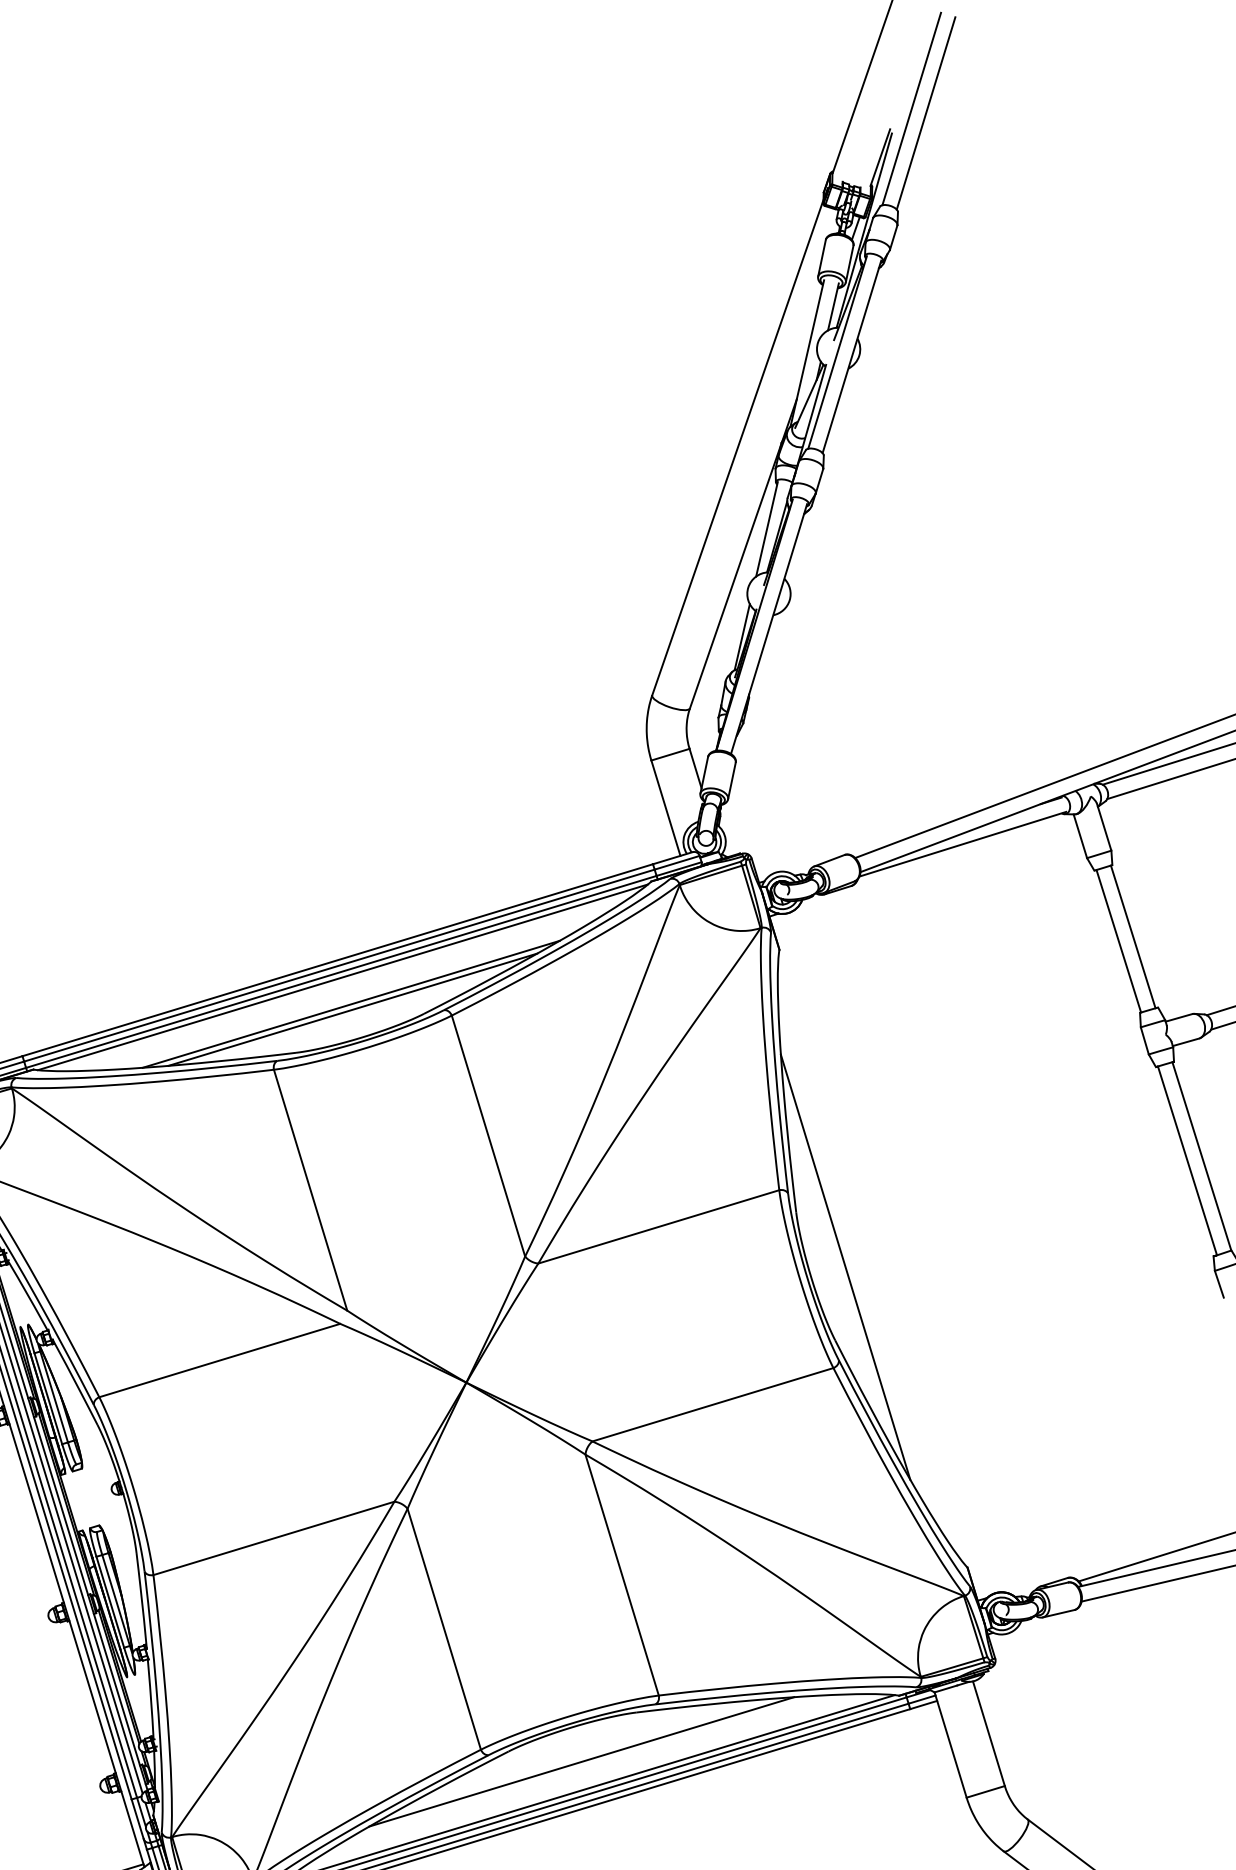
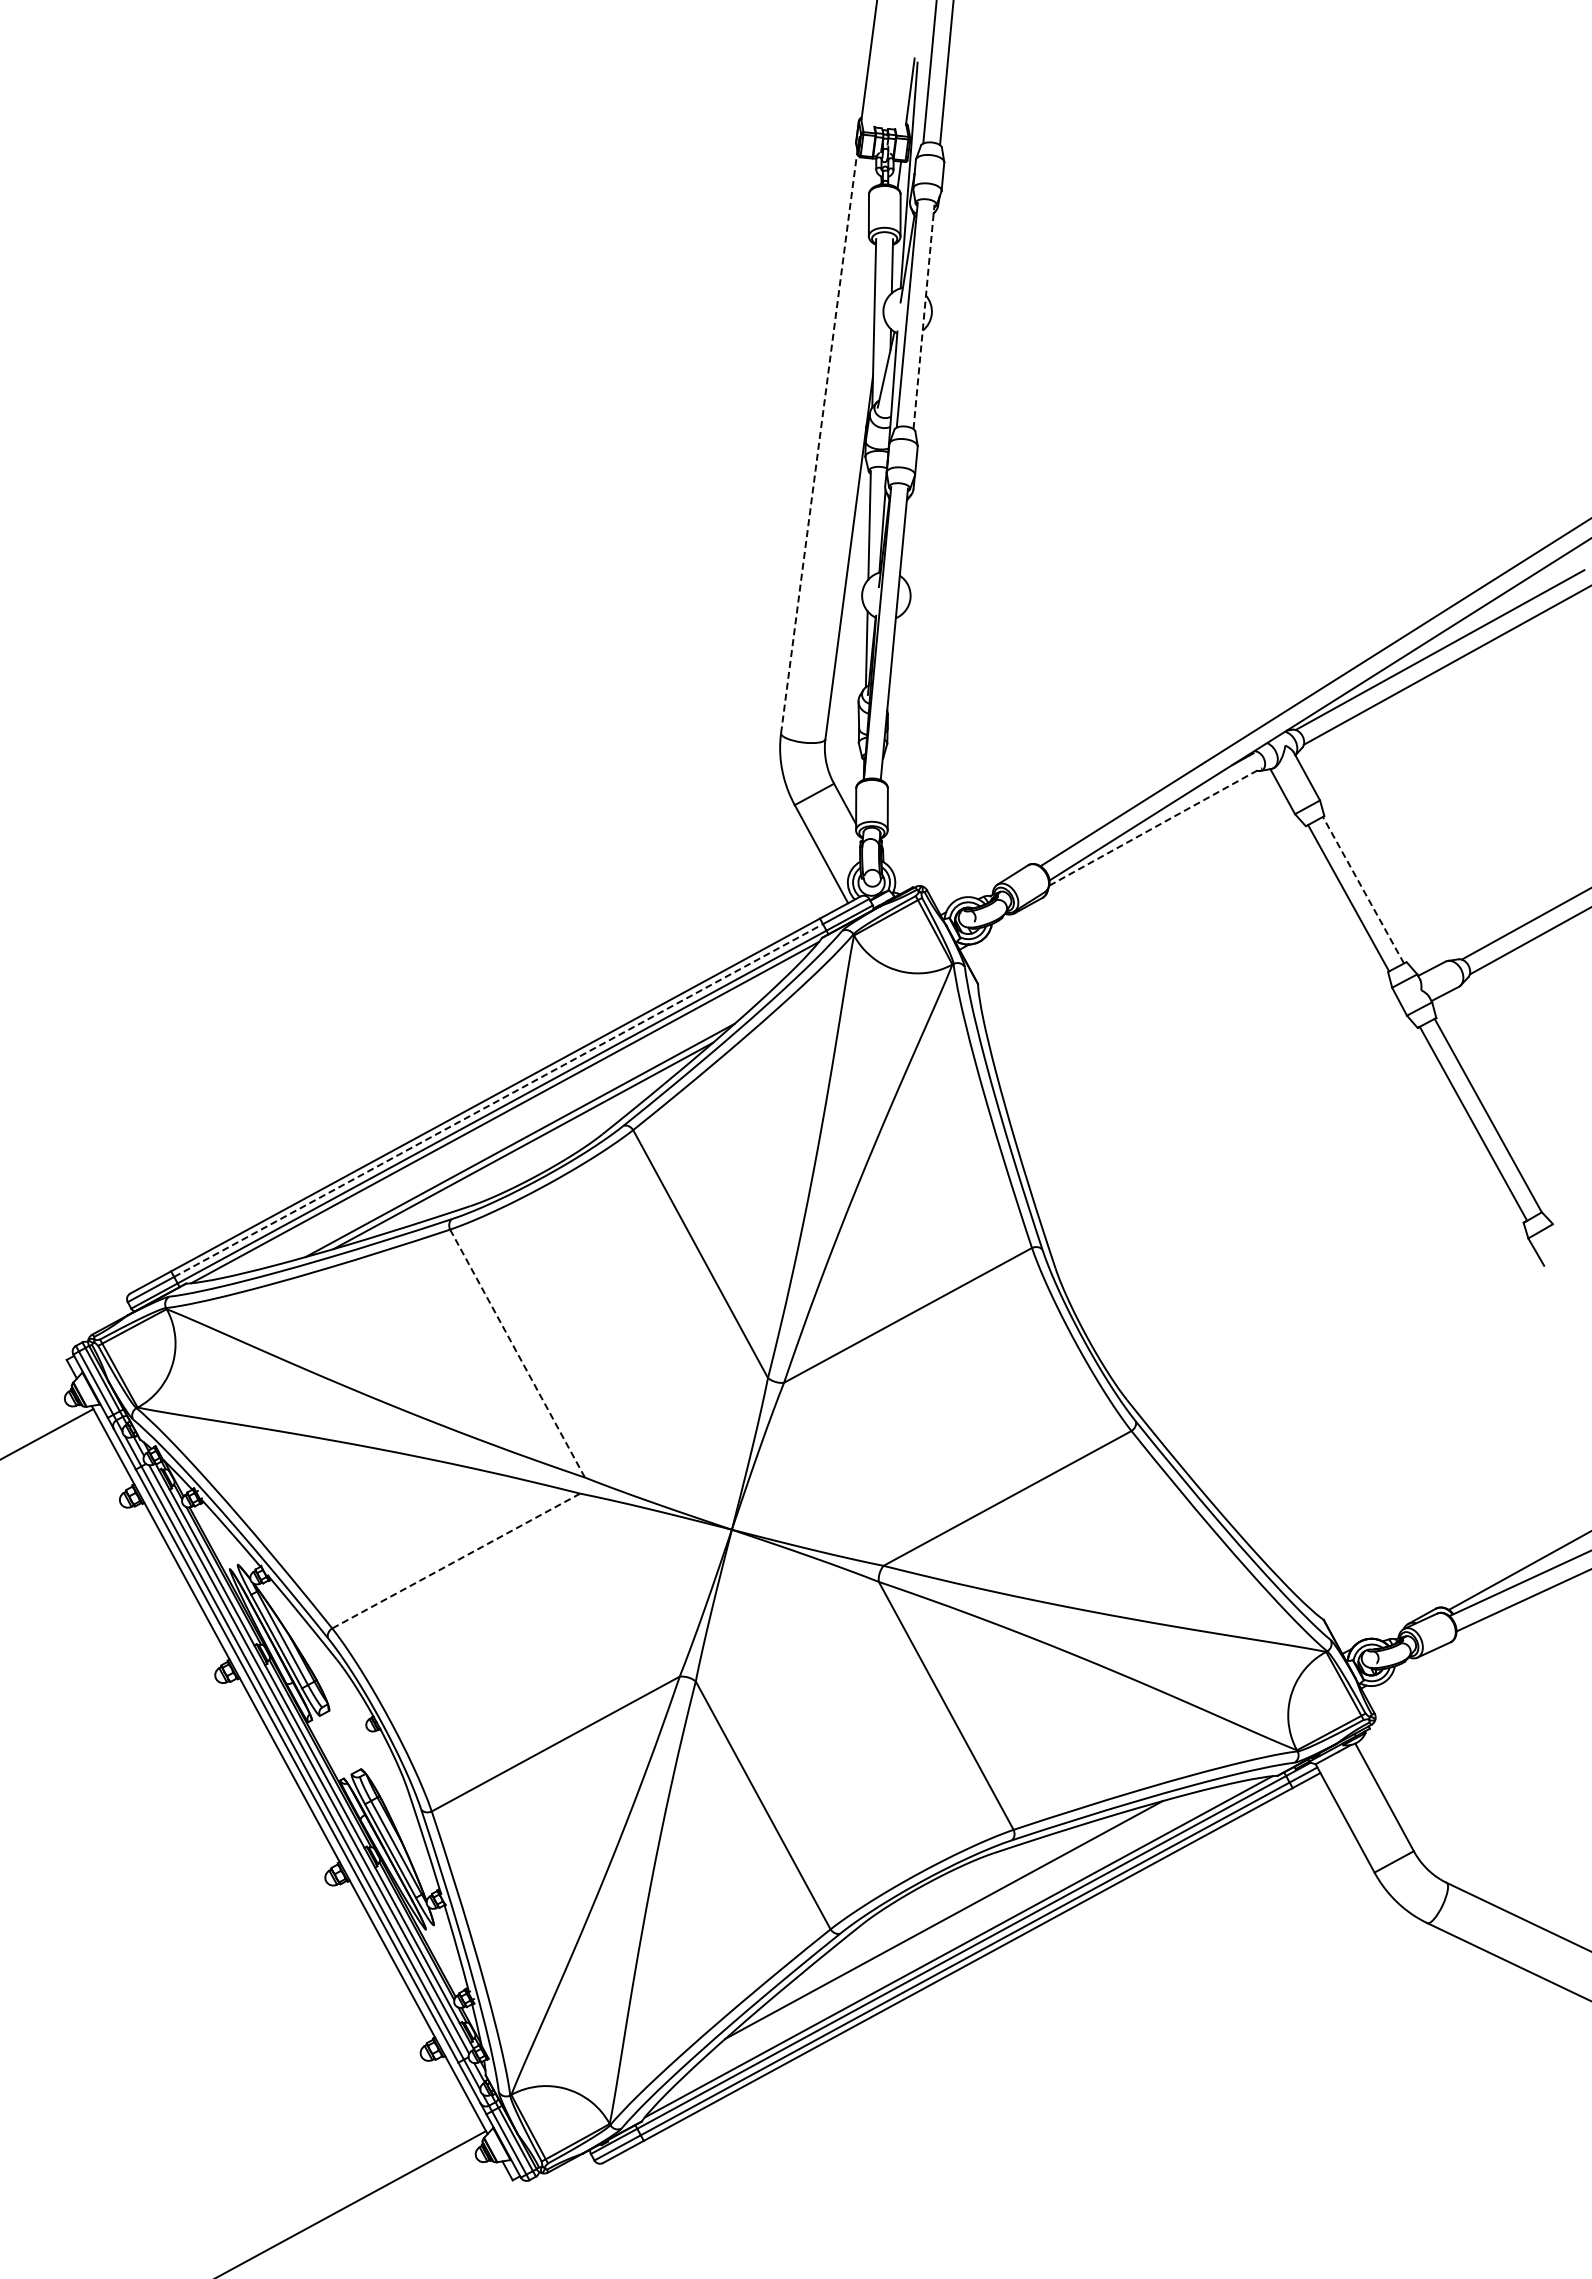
line: (852, 356) -> (924, 316), solid -> dashed
line: (738, 447) -> (819, 441), solid -> dashed
line: (962, 843) -> (1155, 826), solid -> dashed
line: (1133, 937) -> (1363, 890), solid -> dashed
line: (340, 965) -> (499, 1100), solid -> dashed
line: (310, 1190) -> (517, 1354), solid -> dashed
line: (845, 1267) -> (1122, 1317), removed
line: (219, 1360) -> (455, 1561), solid -> dashed

